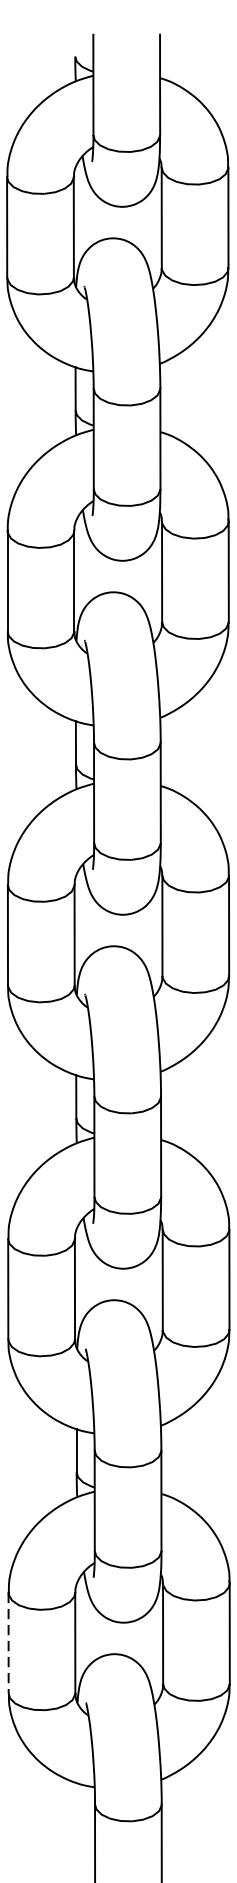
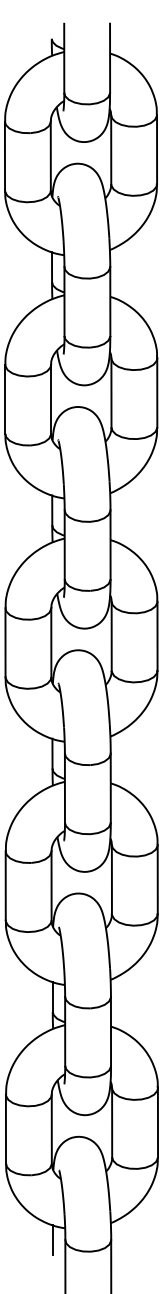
line: (7, 1643) -> (5, 1129), dashed -> solid
line: (76, 1805) -> (52, 1240), added

